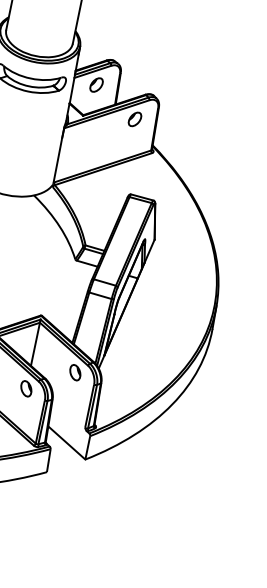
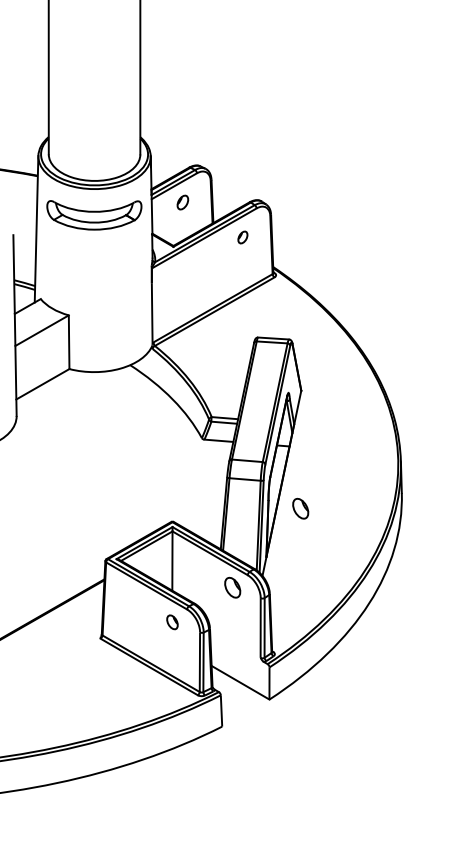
part: (96, 84) -> (182, 202), size x0.7
part: (134, 119) -> (242, 237), size x0.6
part: (136, 325) -> (300, 508), added
part: (26, 388) -> (172, 622), size x0.7

